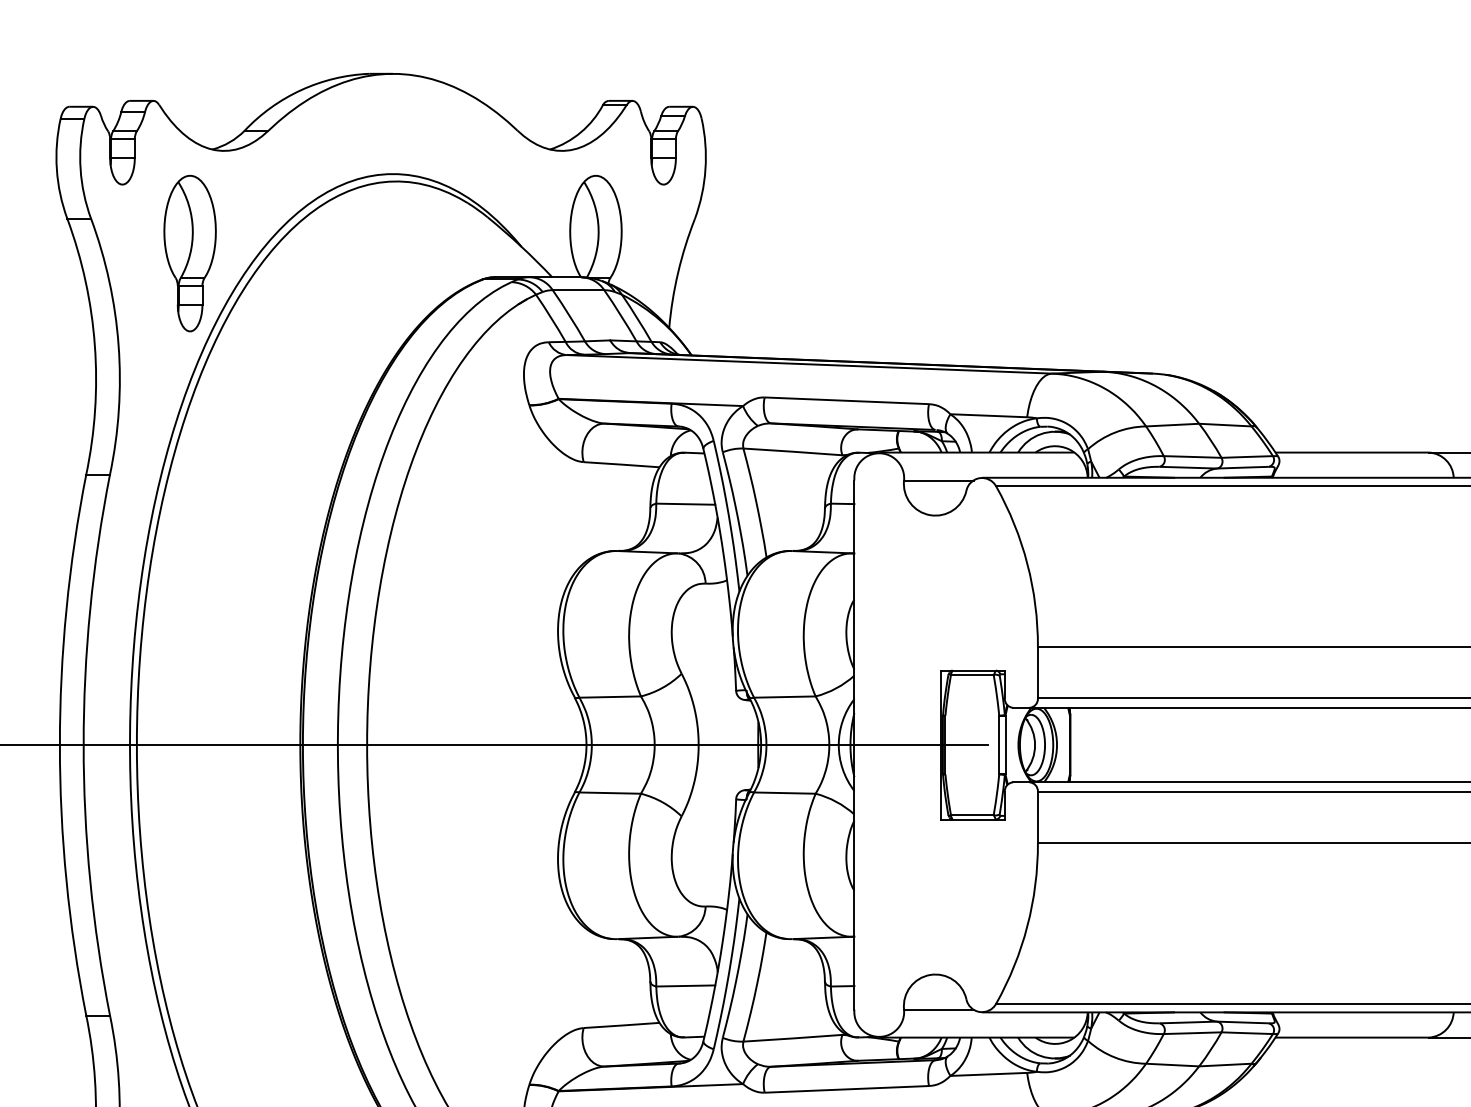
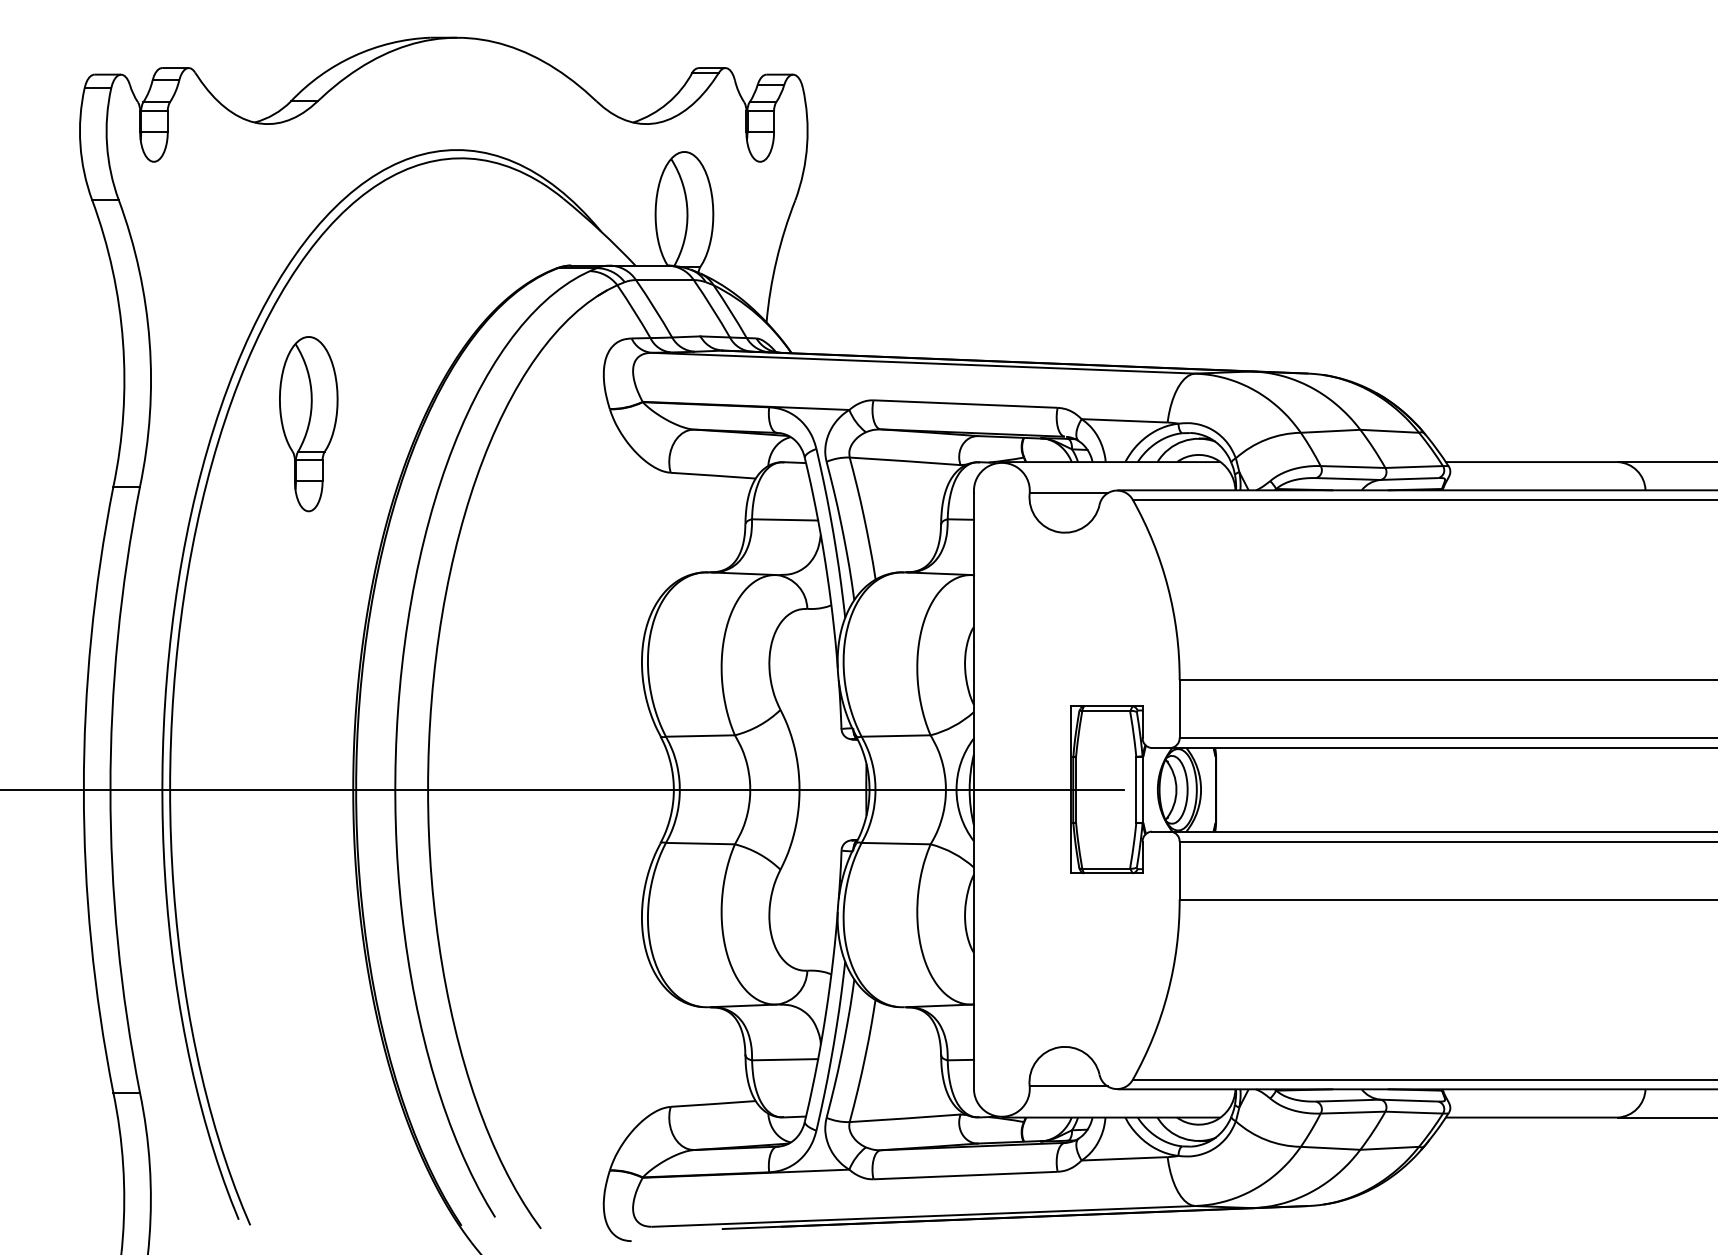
part: (189, 253) -> (308, 424), moved

